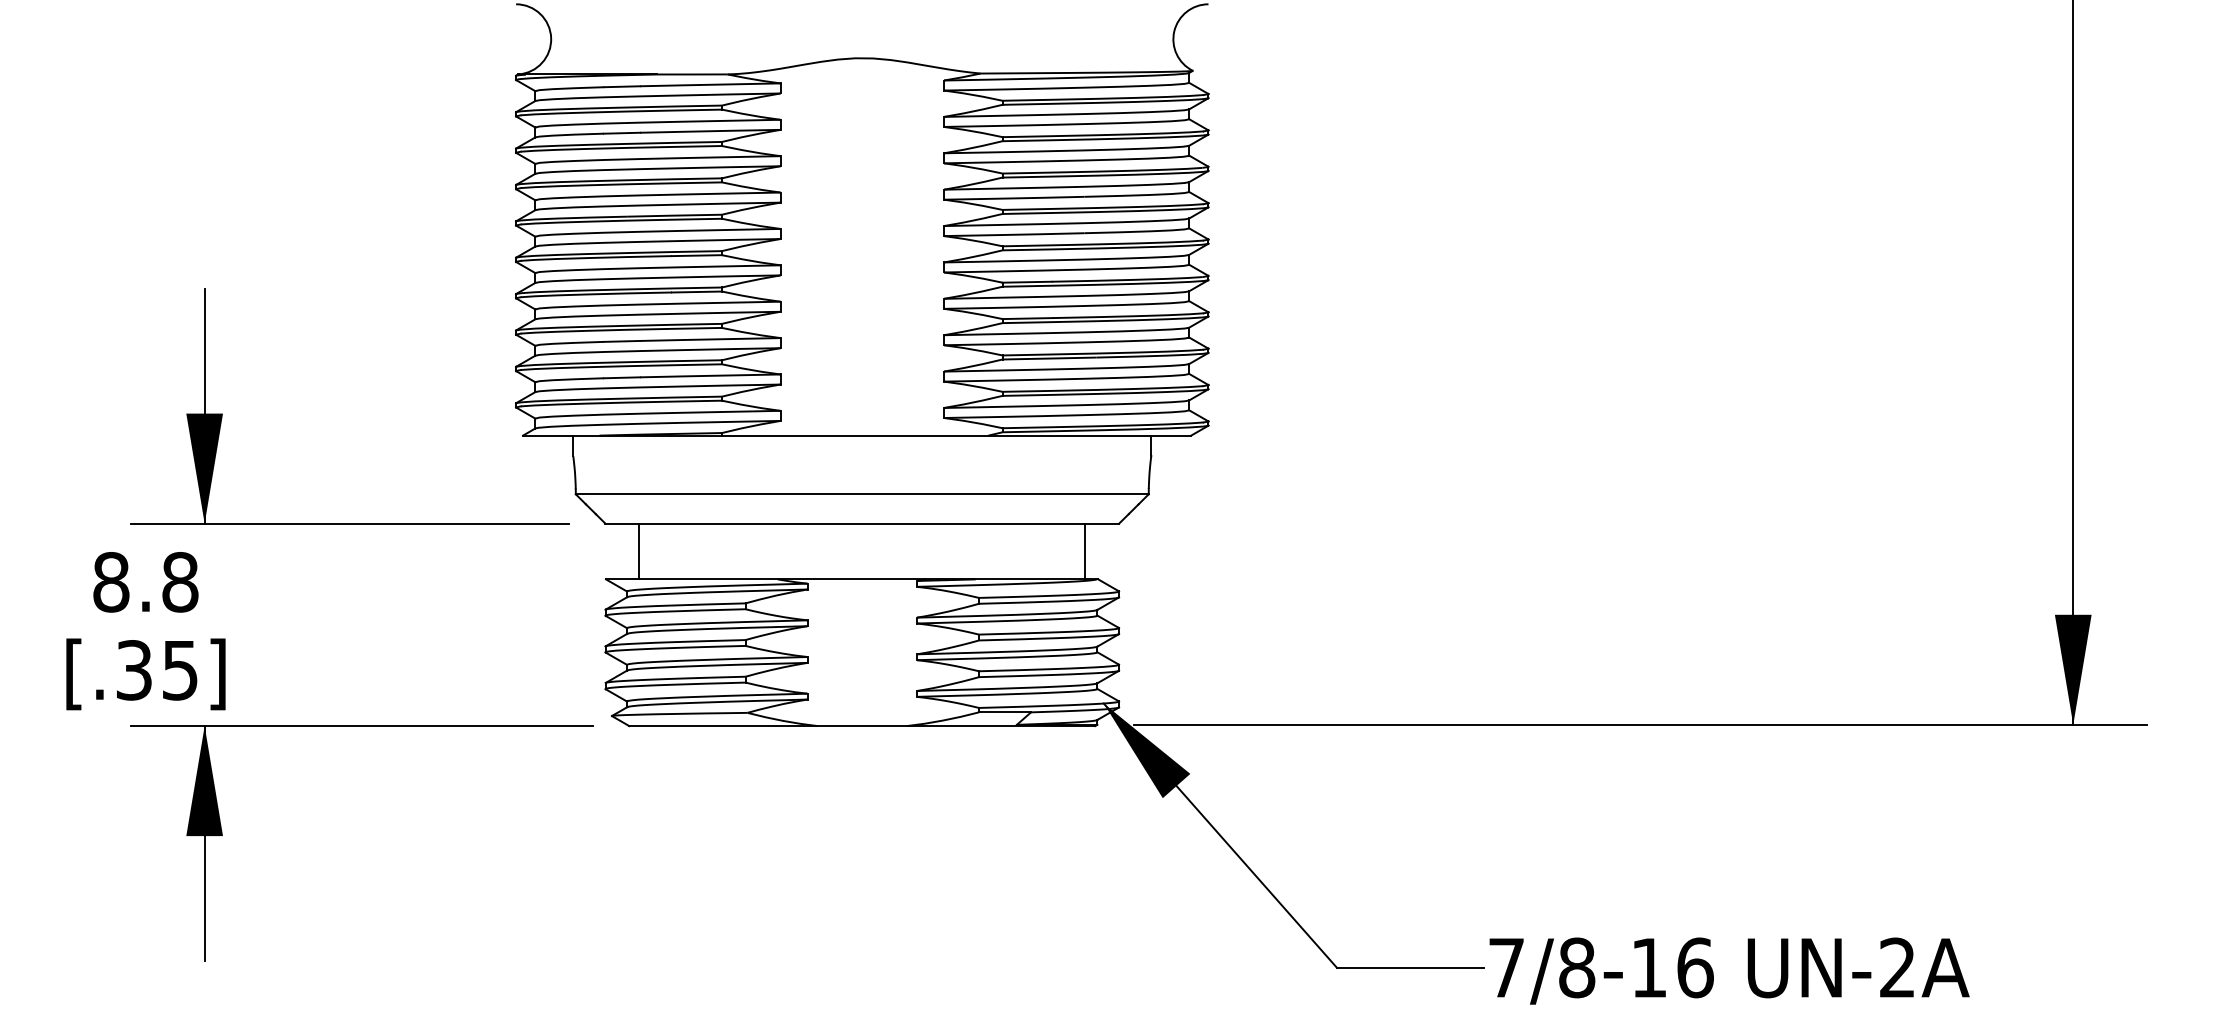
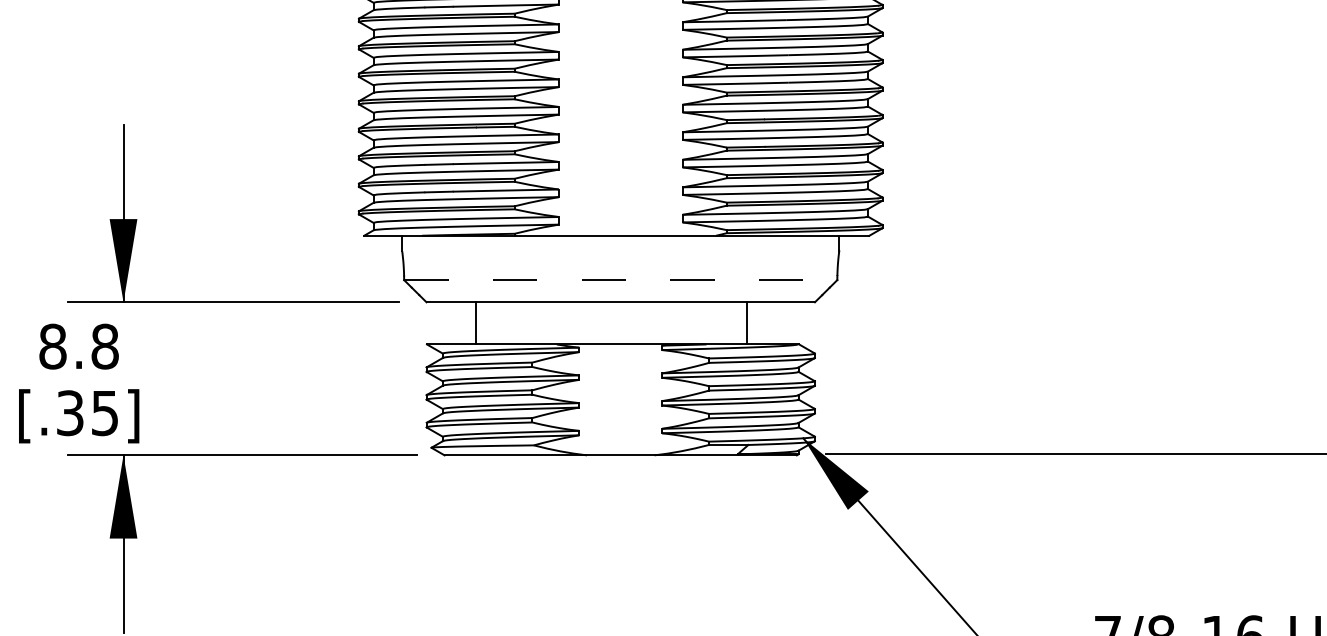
line: (862, 494) -> (620, 280), solid -> dashed
line: (639, 551) -> (476, 323), moved
line: (1085, 551) -> (747, 323), moved

